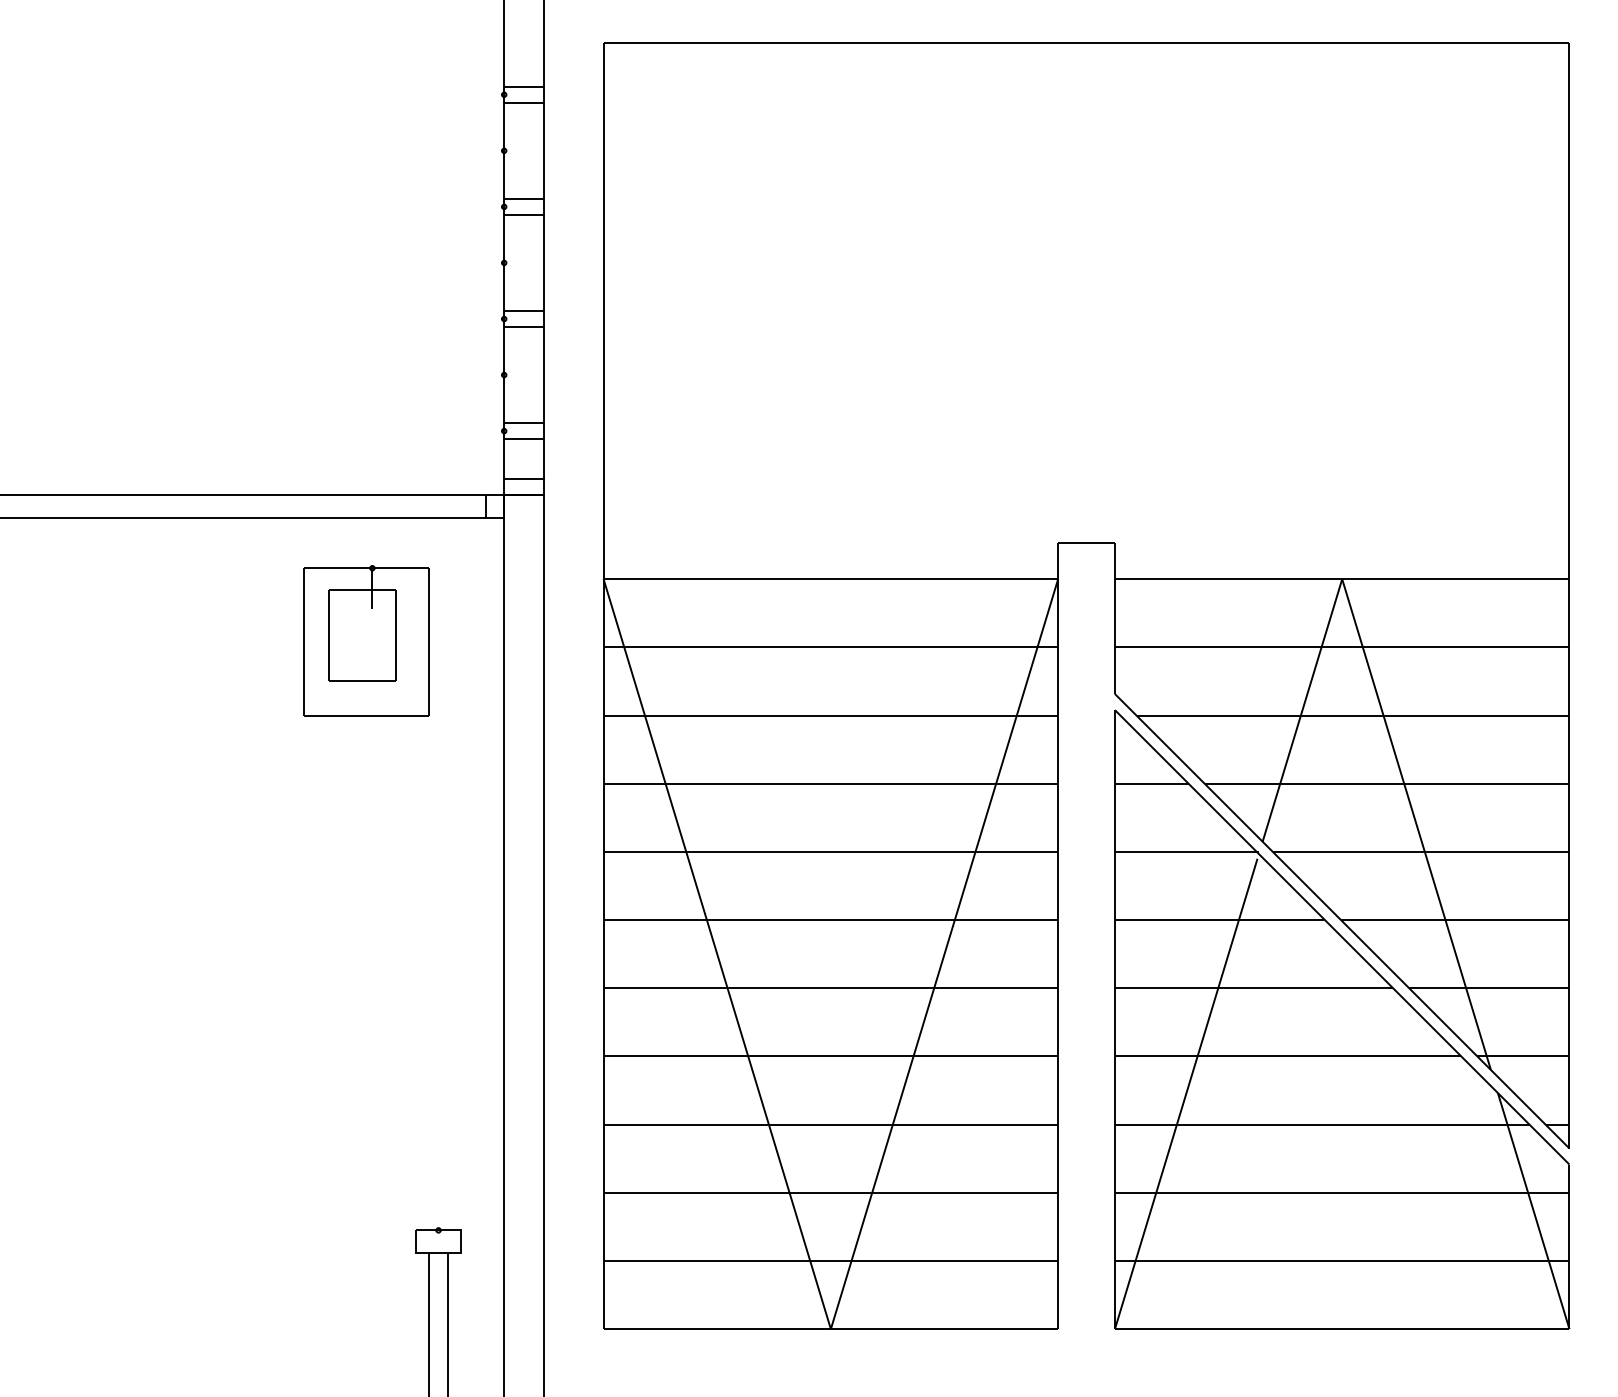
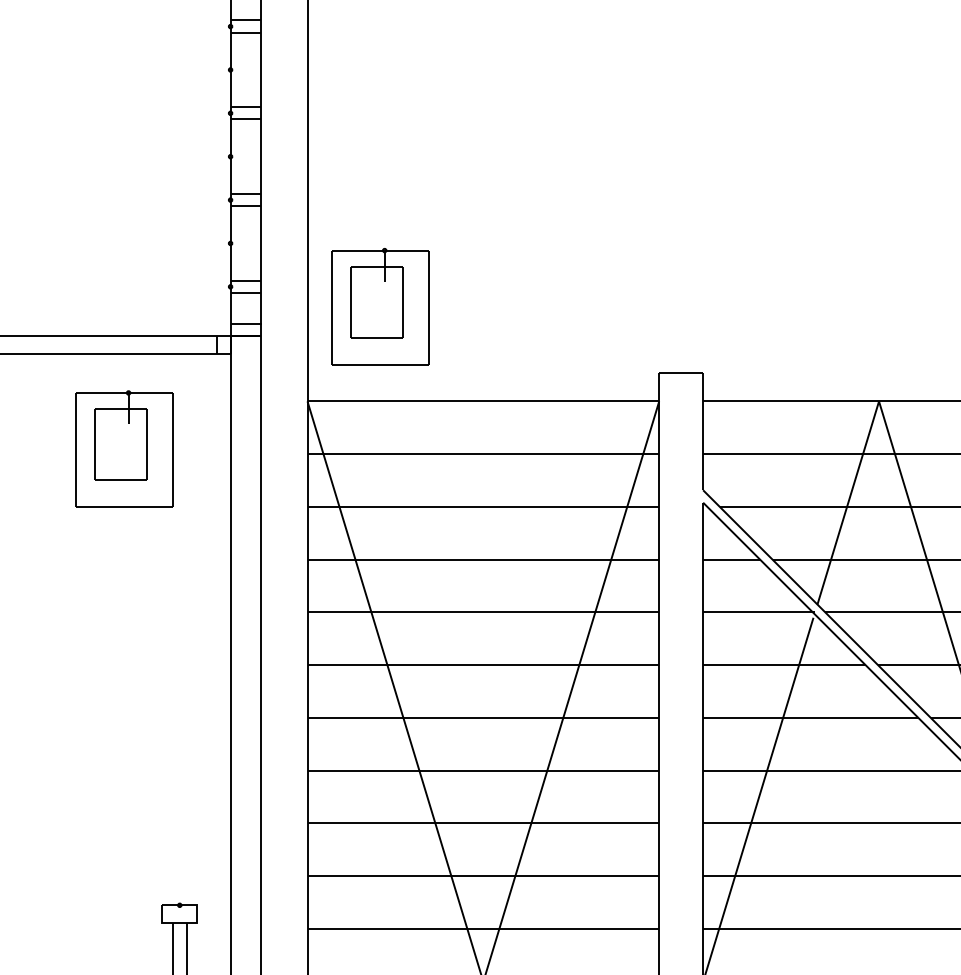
part: (697, 456) -> (380, 306), added

